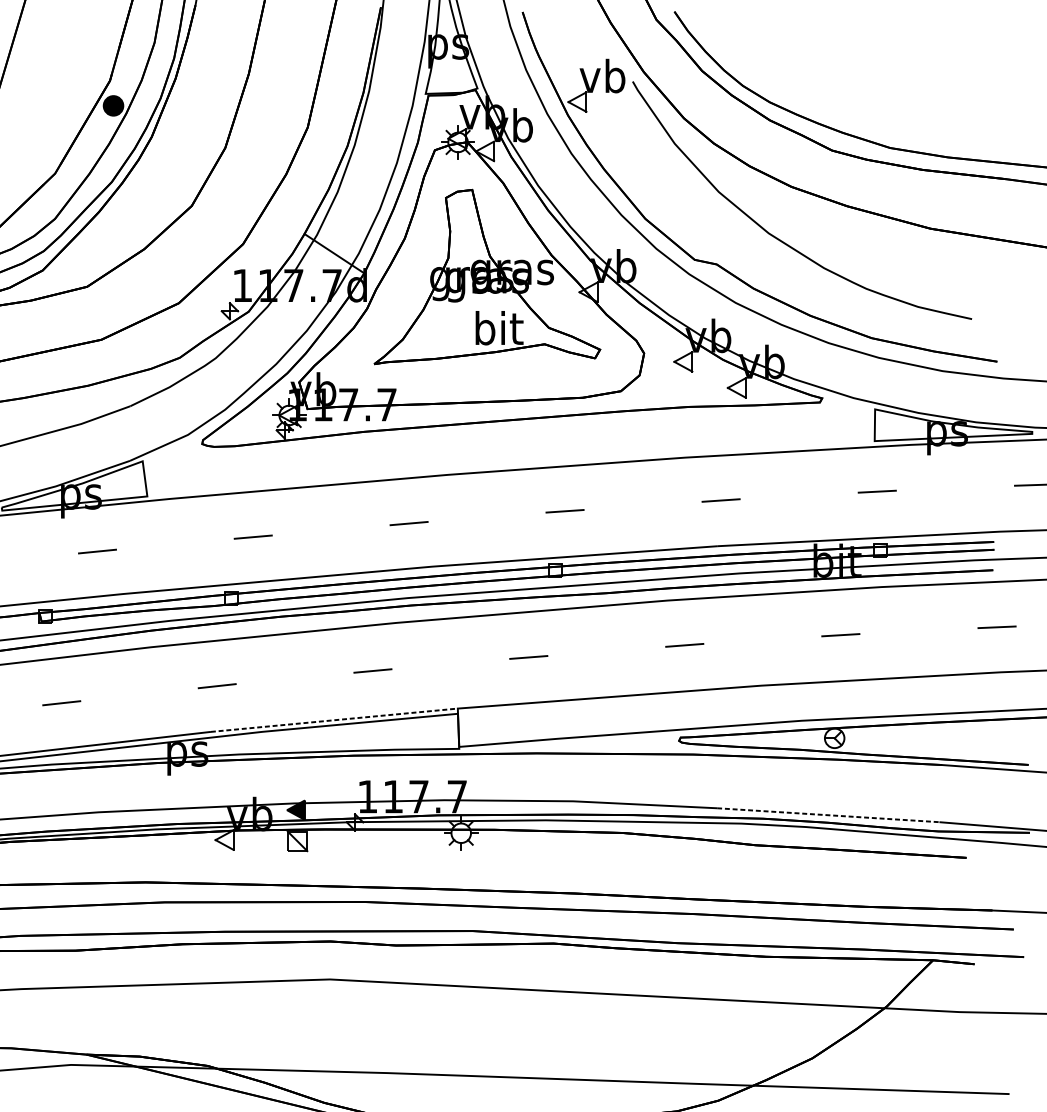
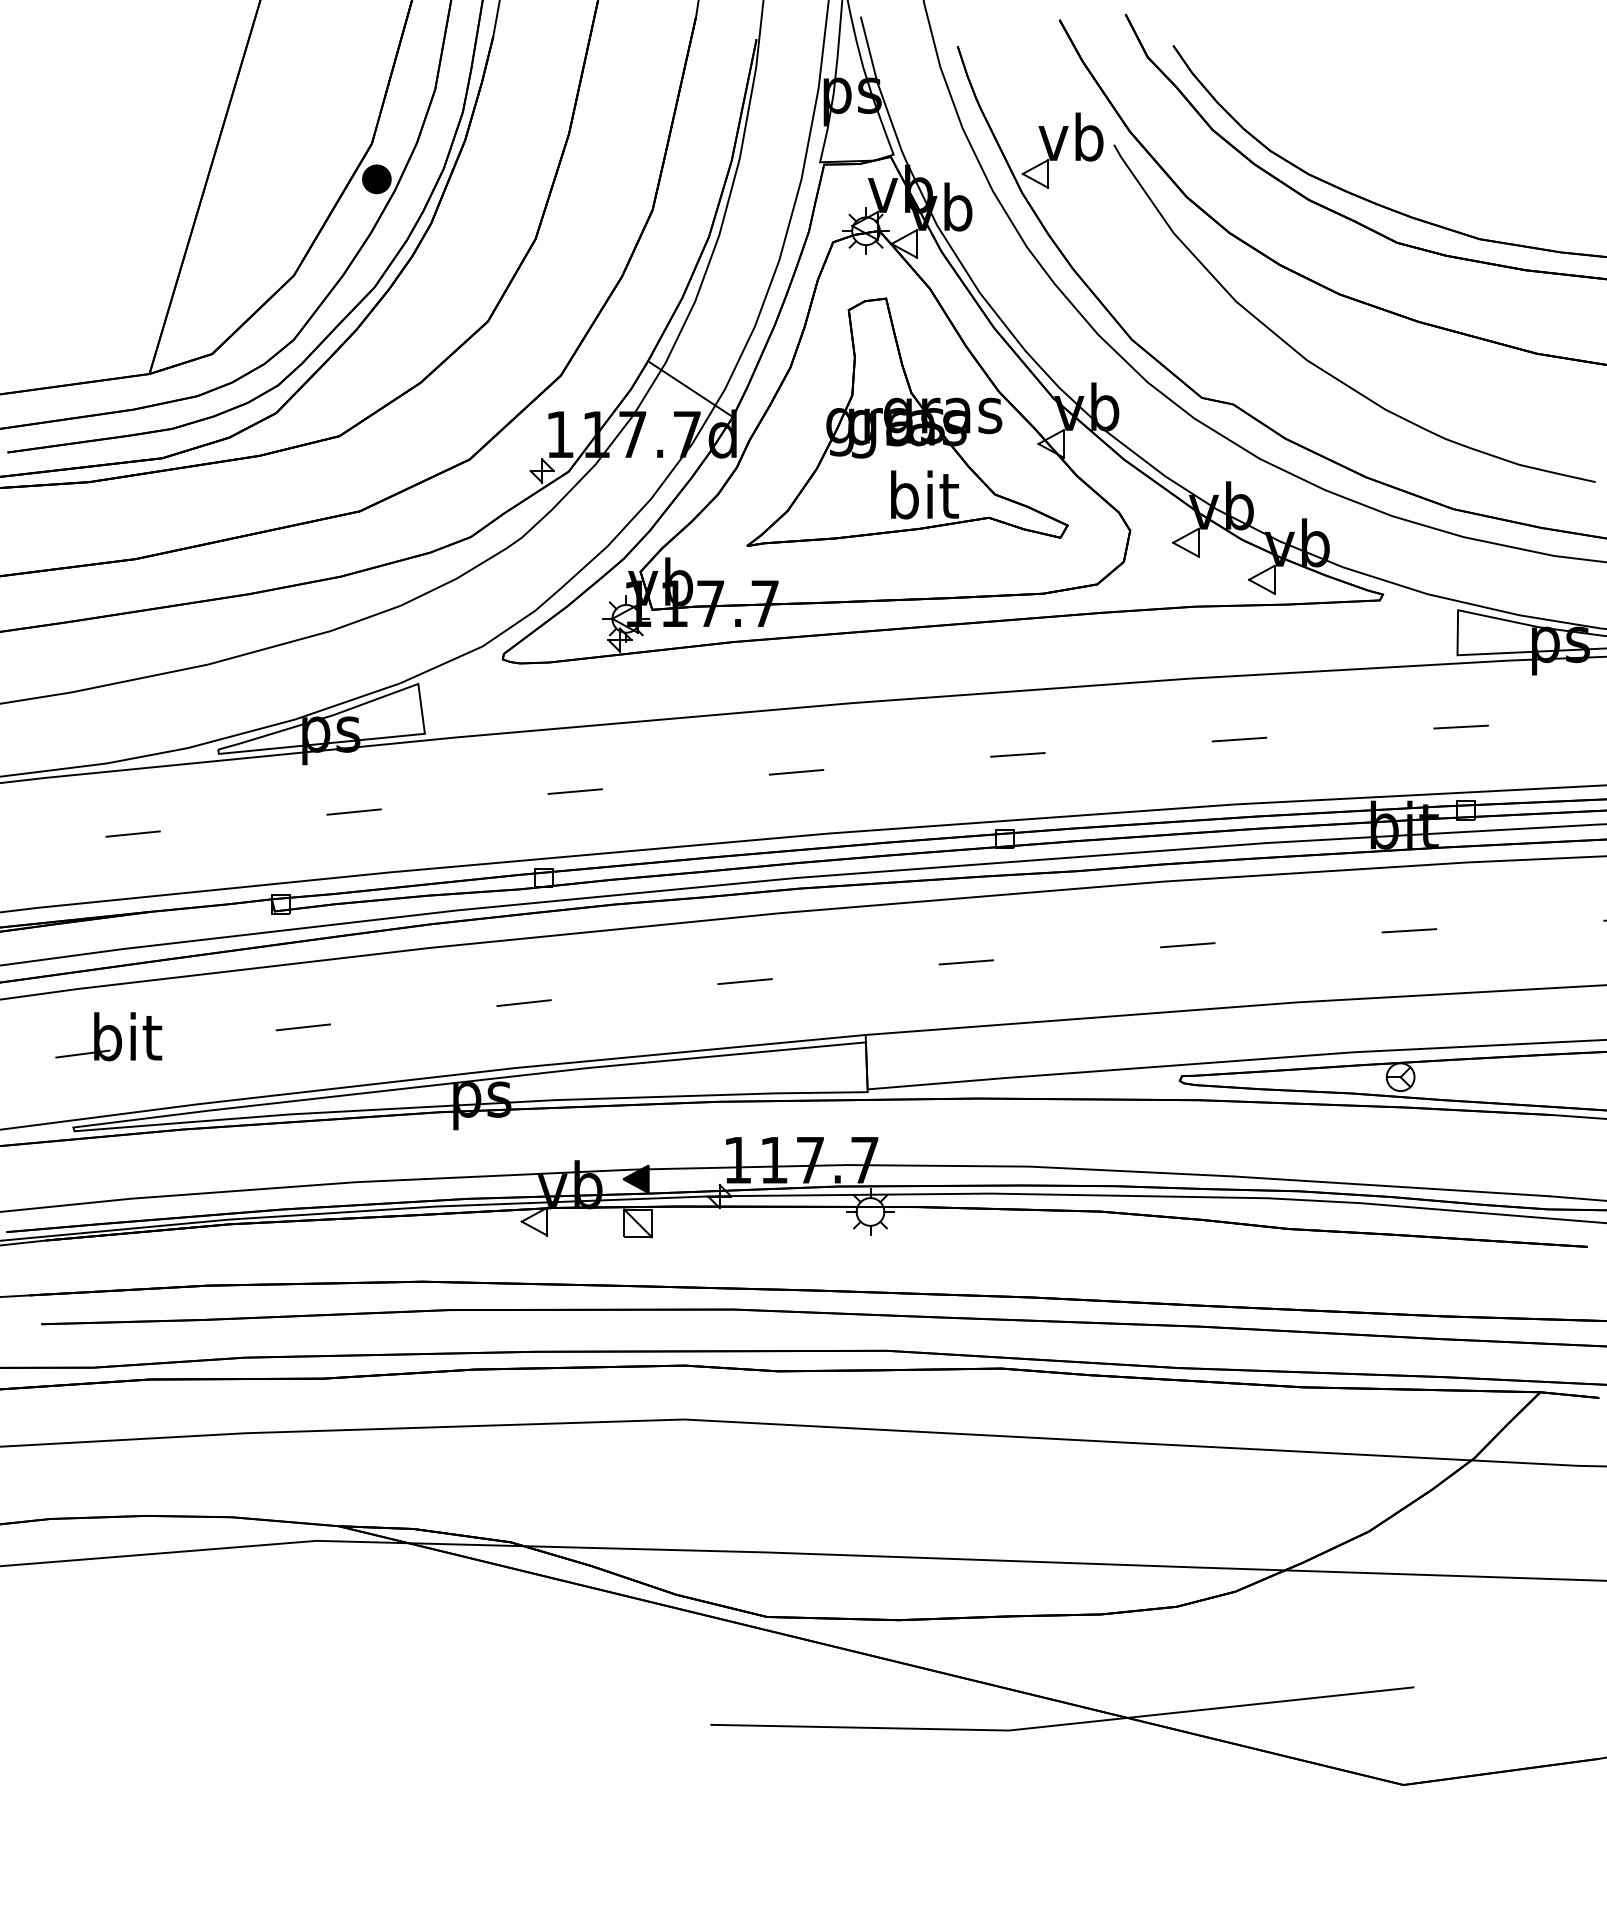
line: (334, 720) -> (690, 1051), dashed -> solid
line: (828, 815) -> (1392, 1186), dashed -> solid

